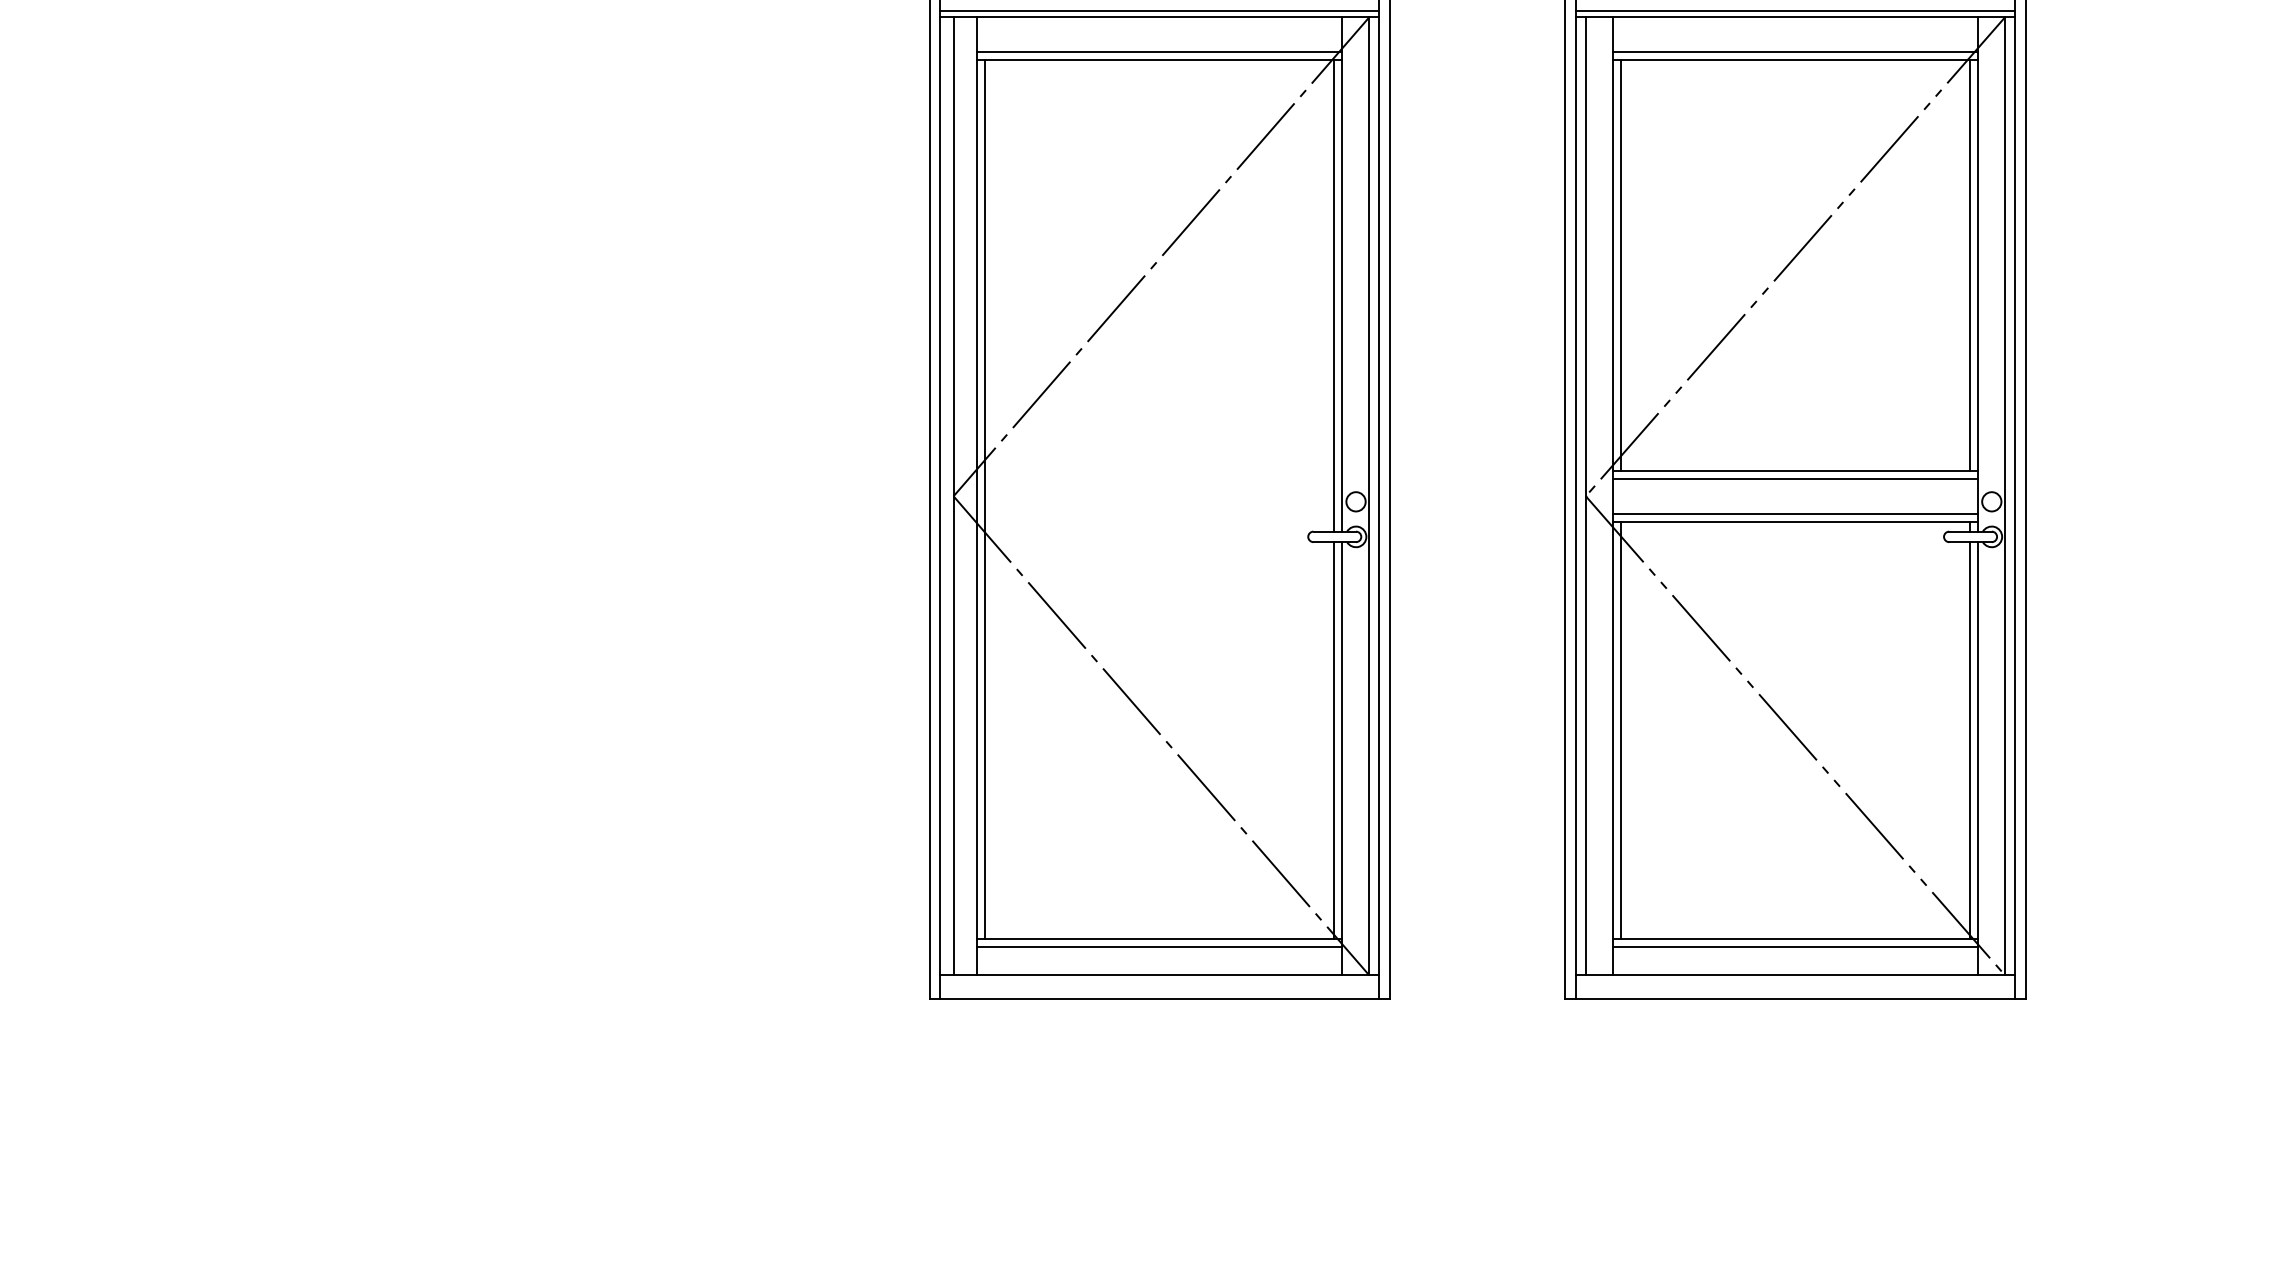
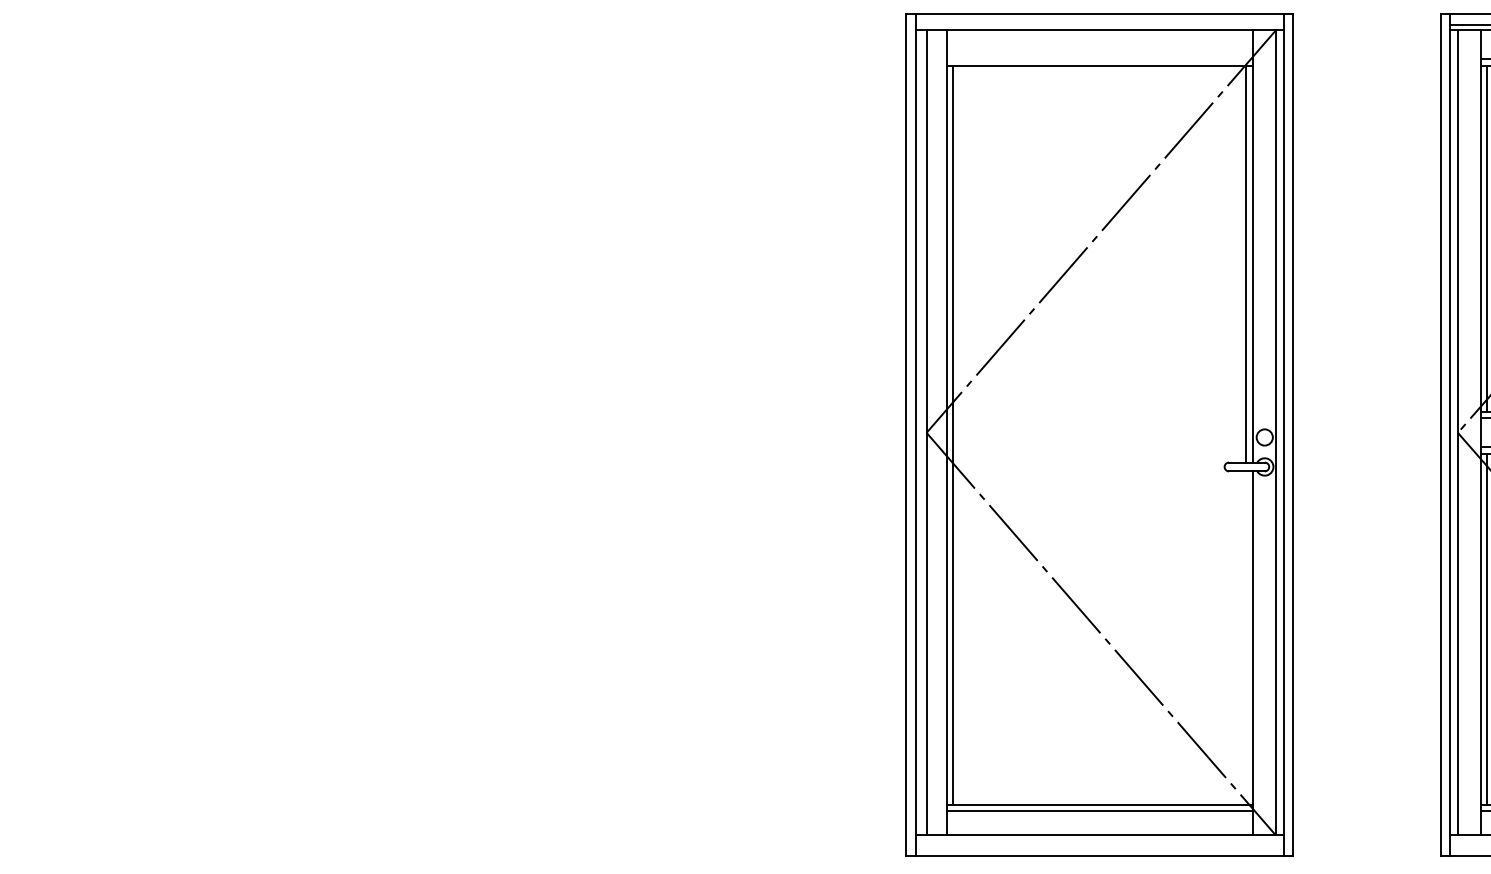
line: (1159, 10) -> (1099, 24), removed
line: (1159, 51) -> (1099, 59), removed
line: (1334, 740) -> (1246, 638), removed

